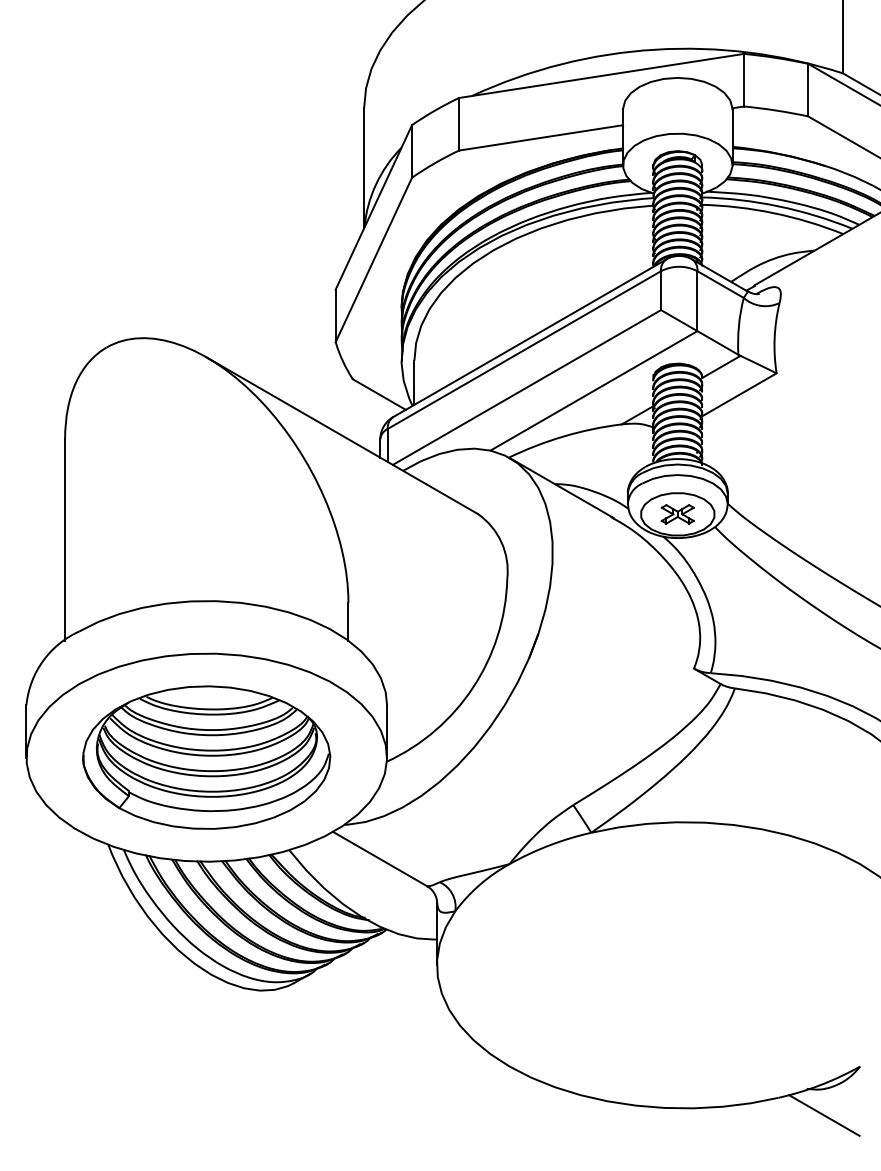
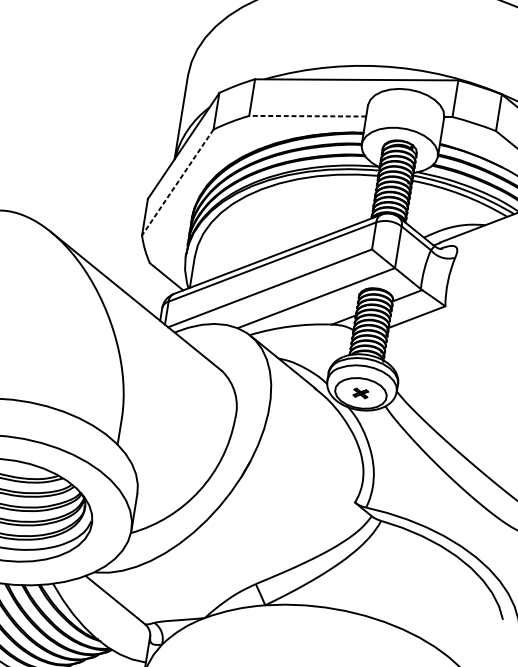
line: (540, 137) -> (307, 115), solid -> dashed
line: (373, 259) -> (177, 182), solid -> dashed
part: (677, 514) -> (360, 393), size x0.6

